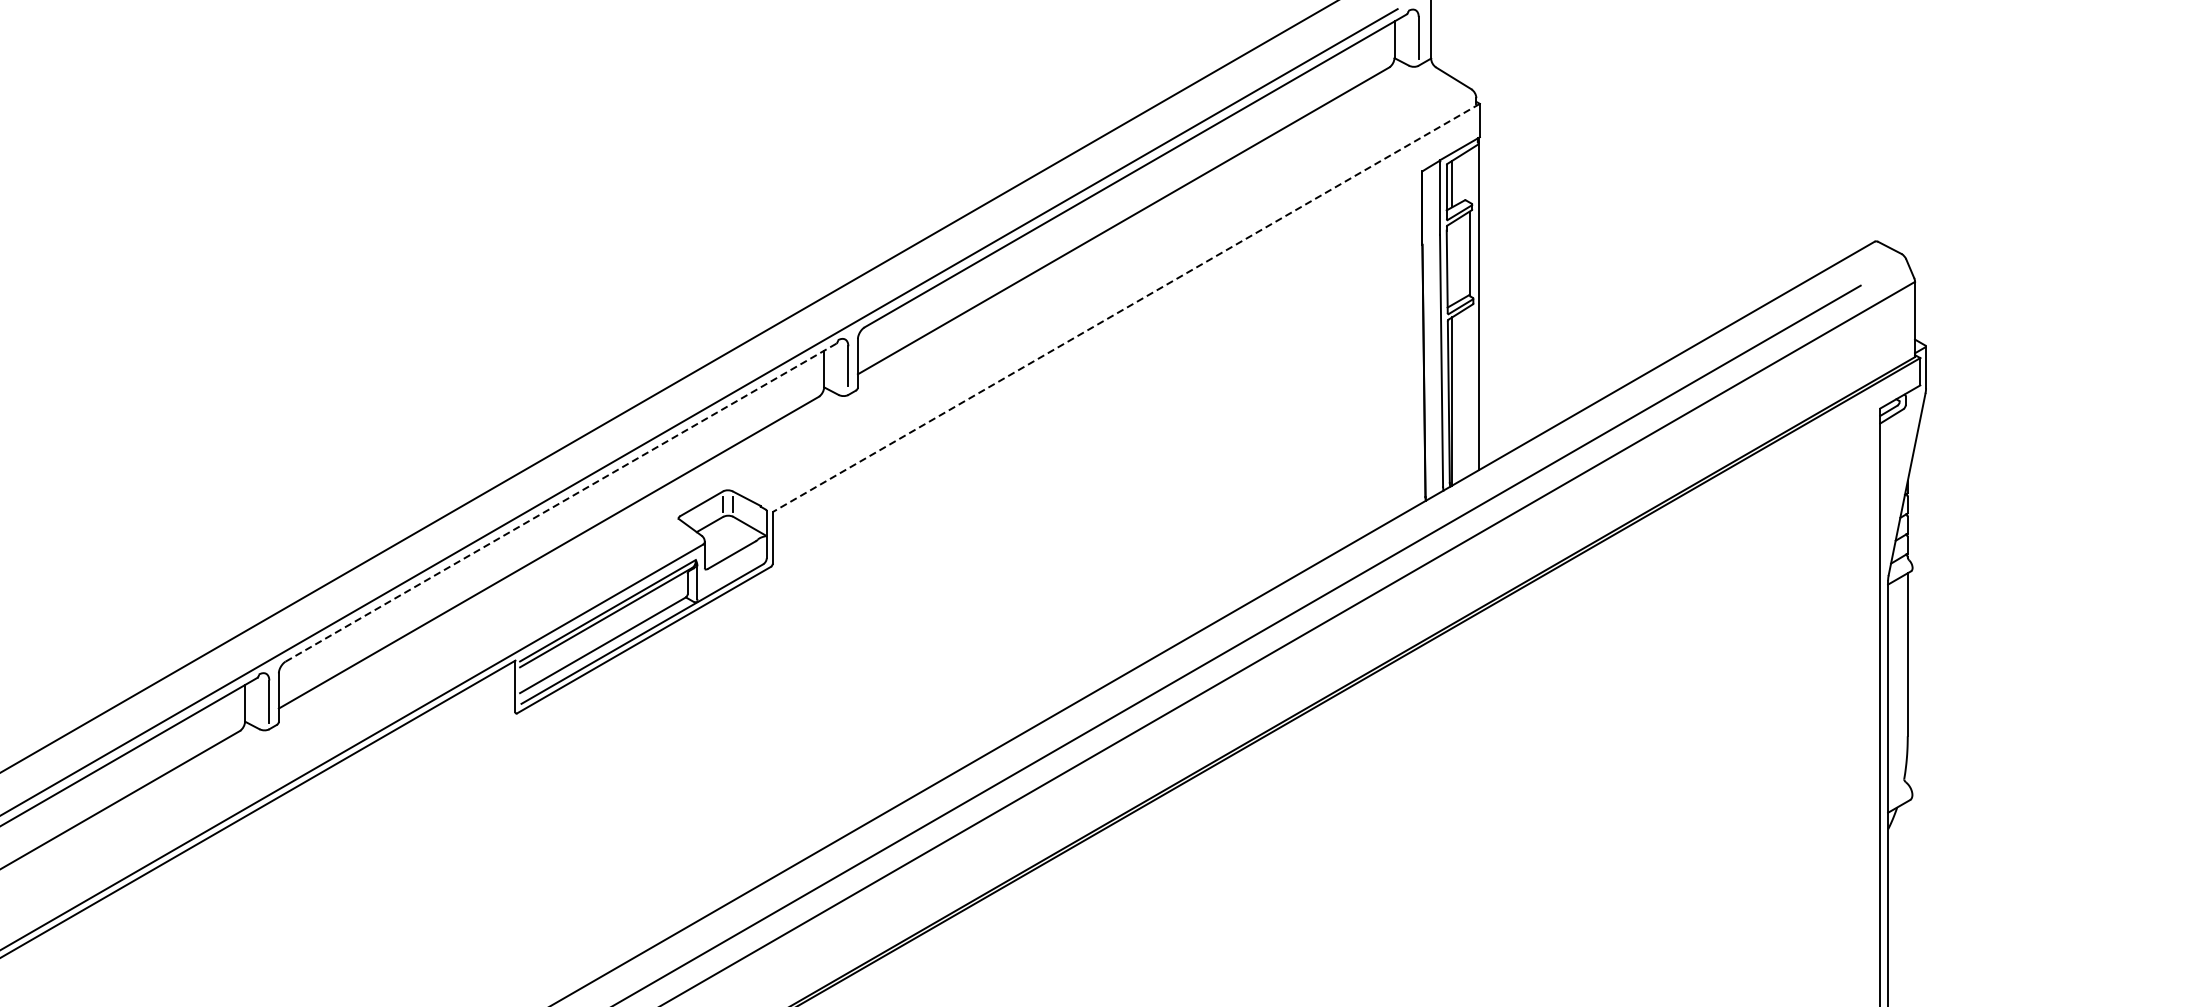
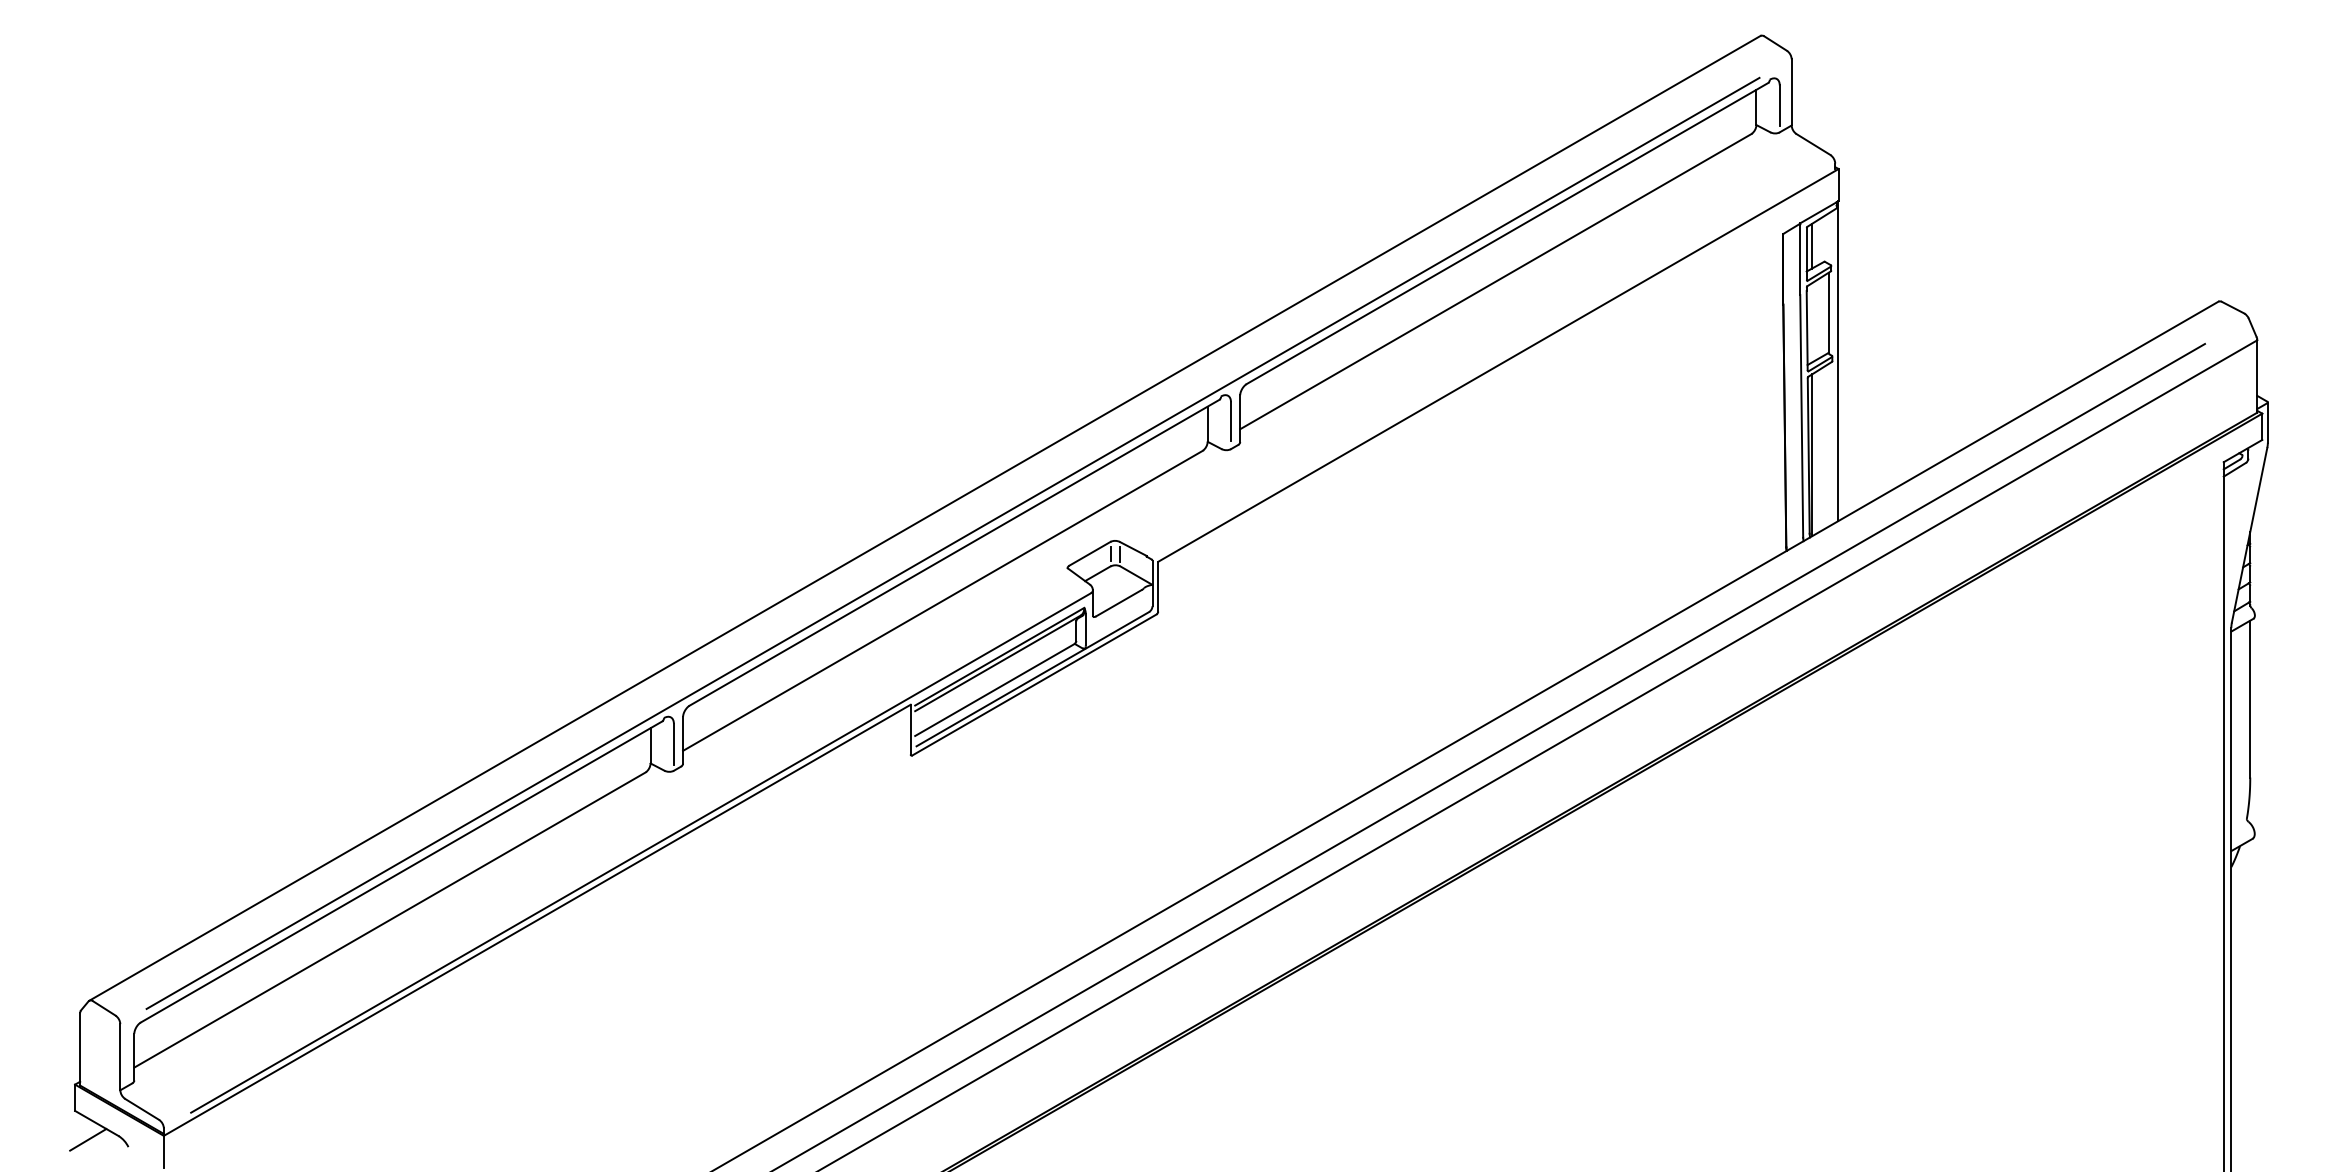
line: (1126, 308) -> (1498, 365), dashed -> solid
line: (560, 502) -> (954, 552), dashed -> solid

